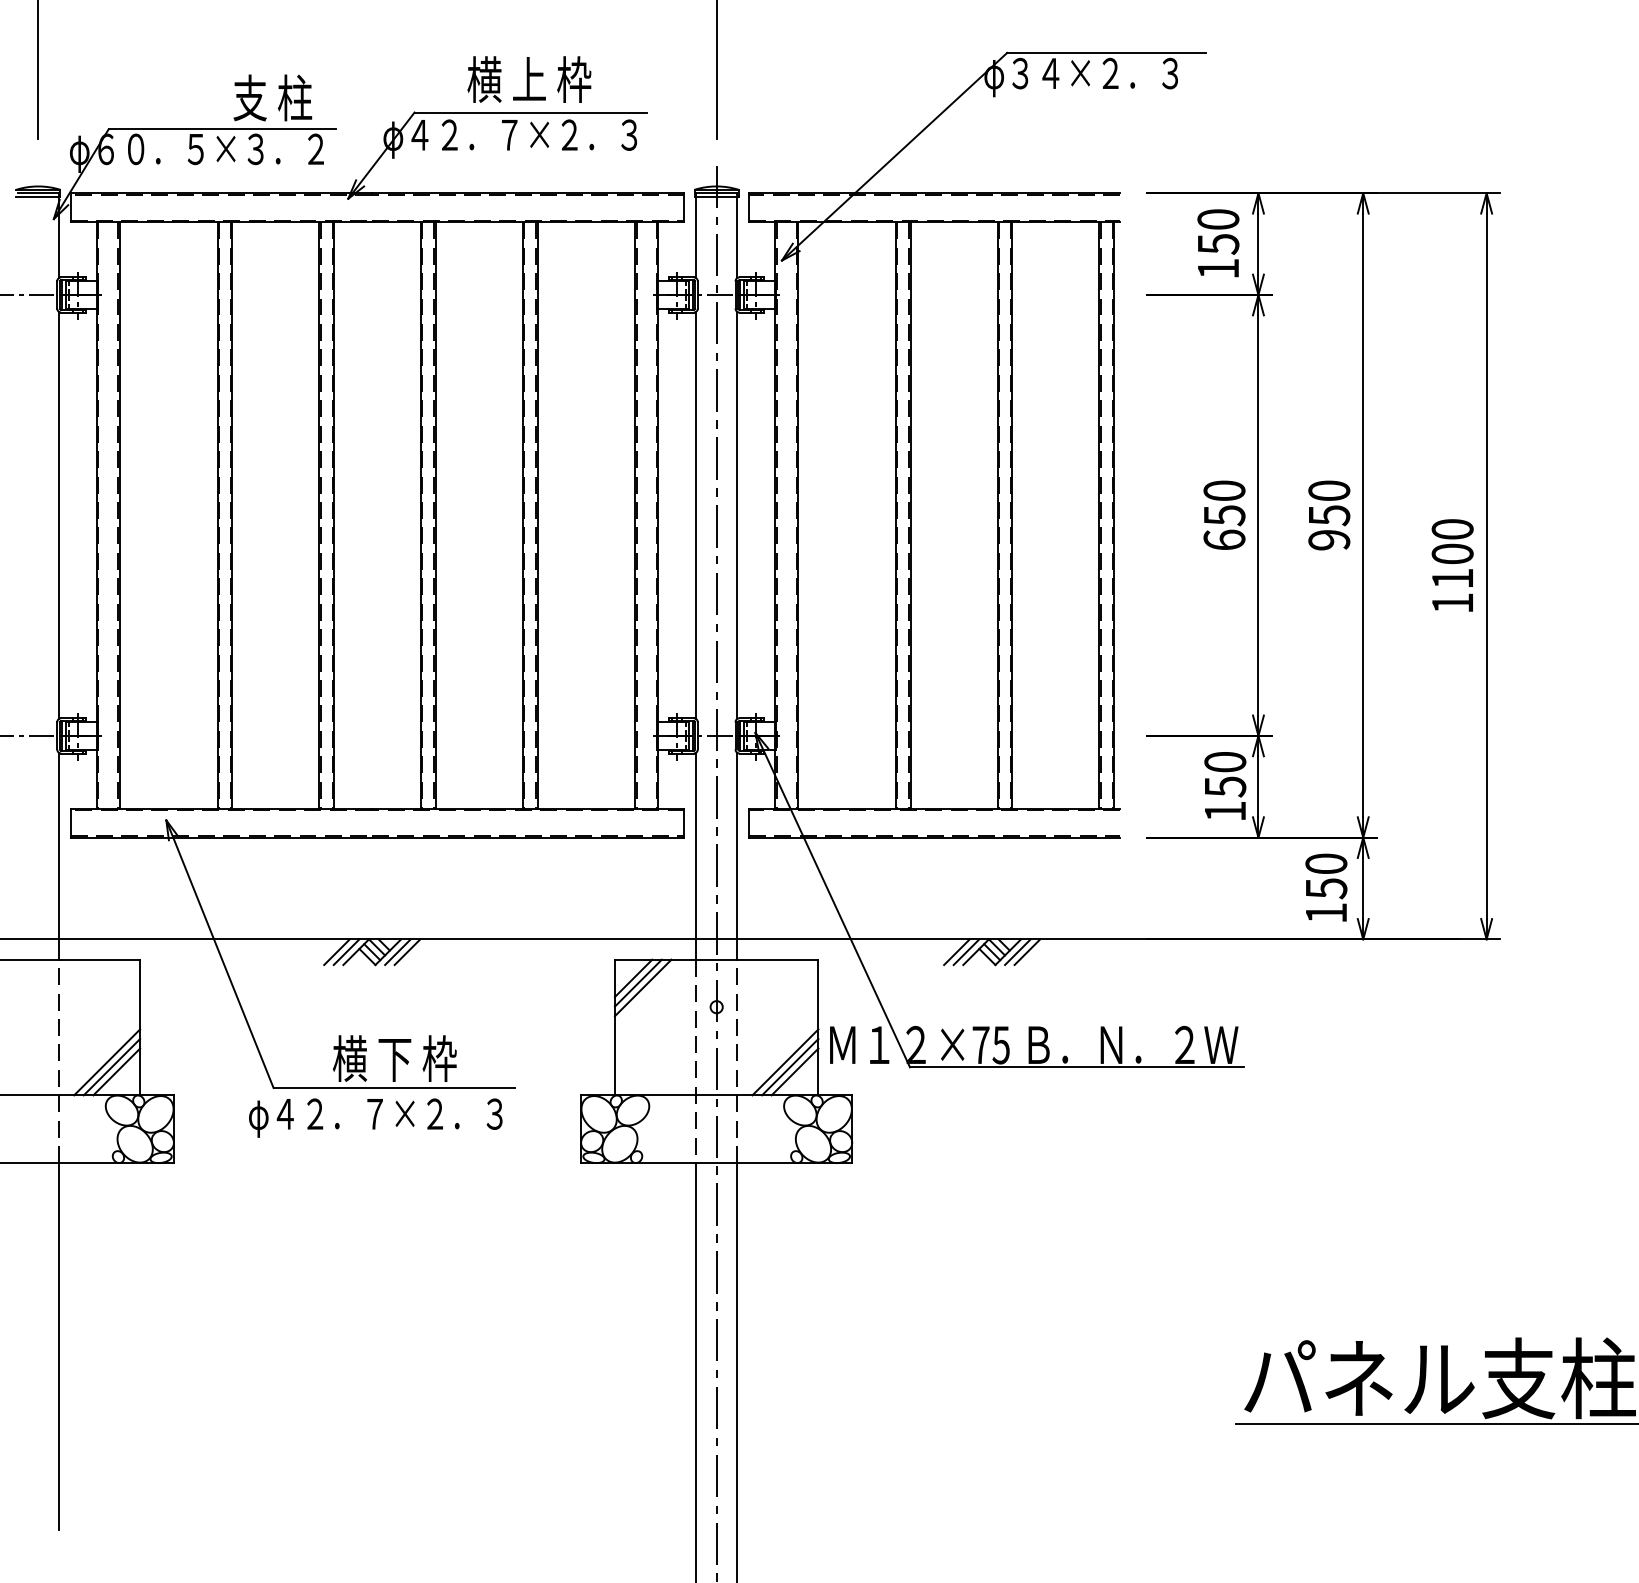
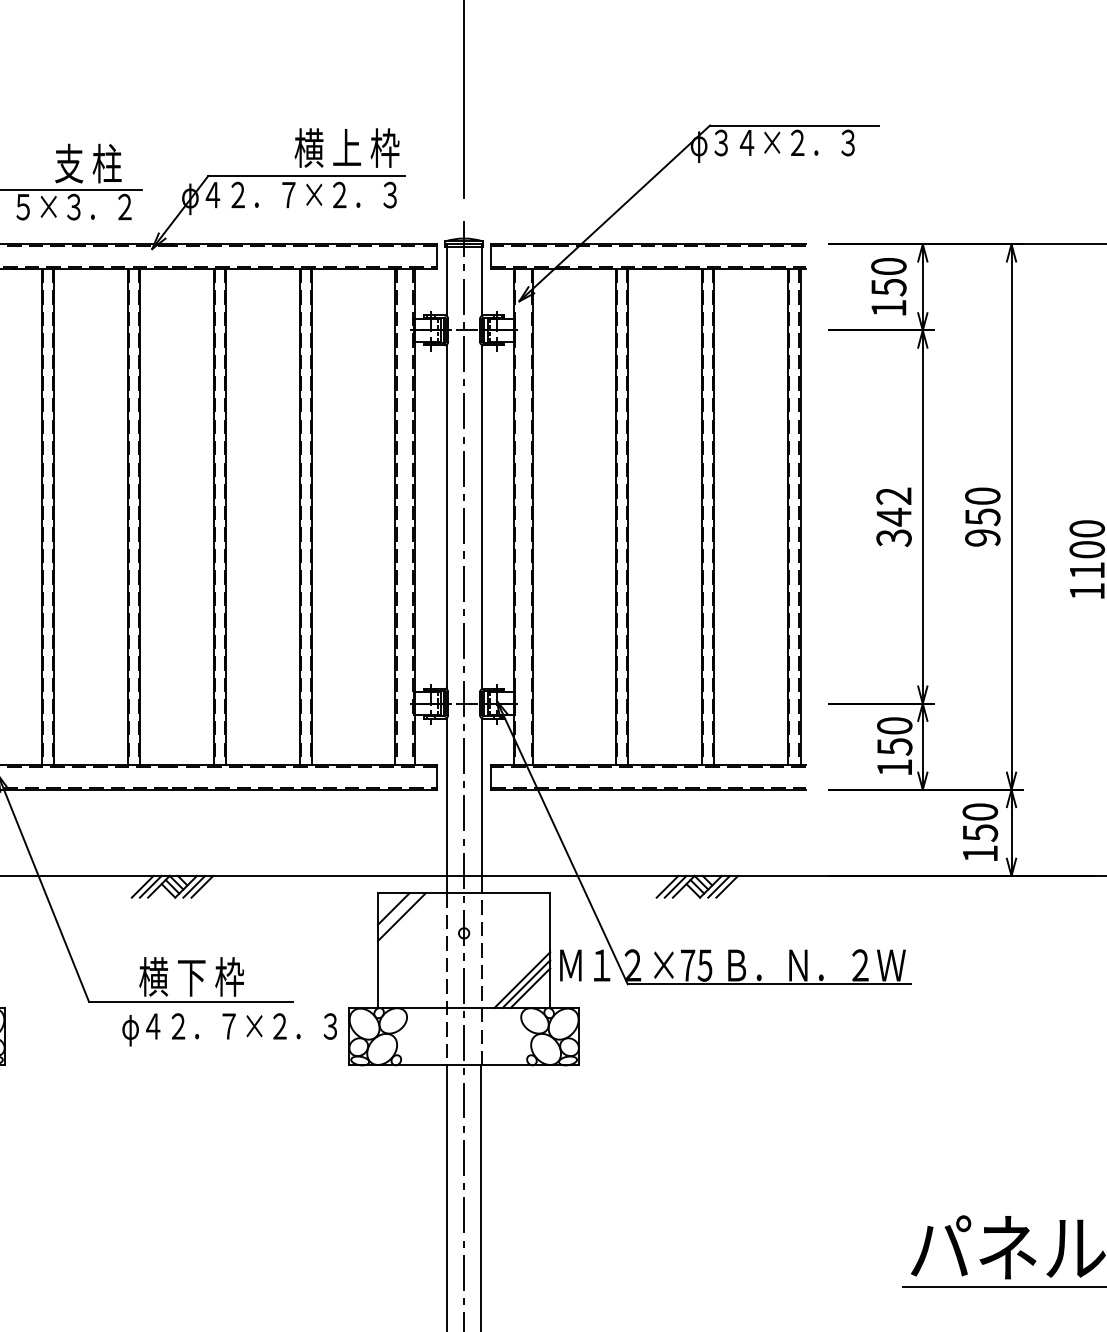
text: (529, 79) -> (347, 147), moved
text: (1224, 515) -> (894, 517), 650 -> 342
line: (637, 982) -> (397, 912), removed
text: (375, 1117) -> (229, 1029), moved

